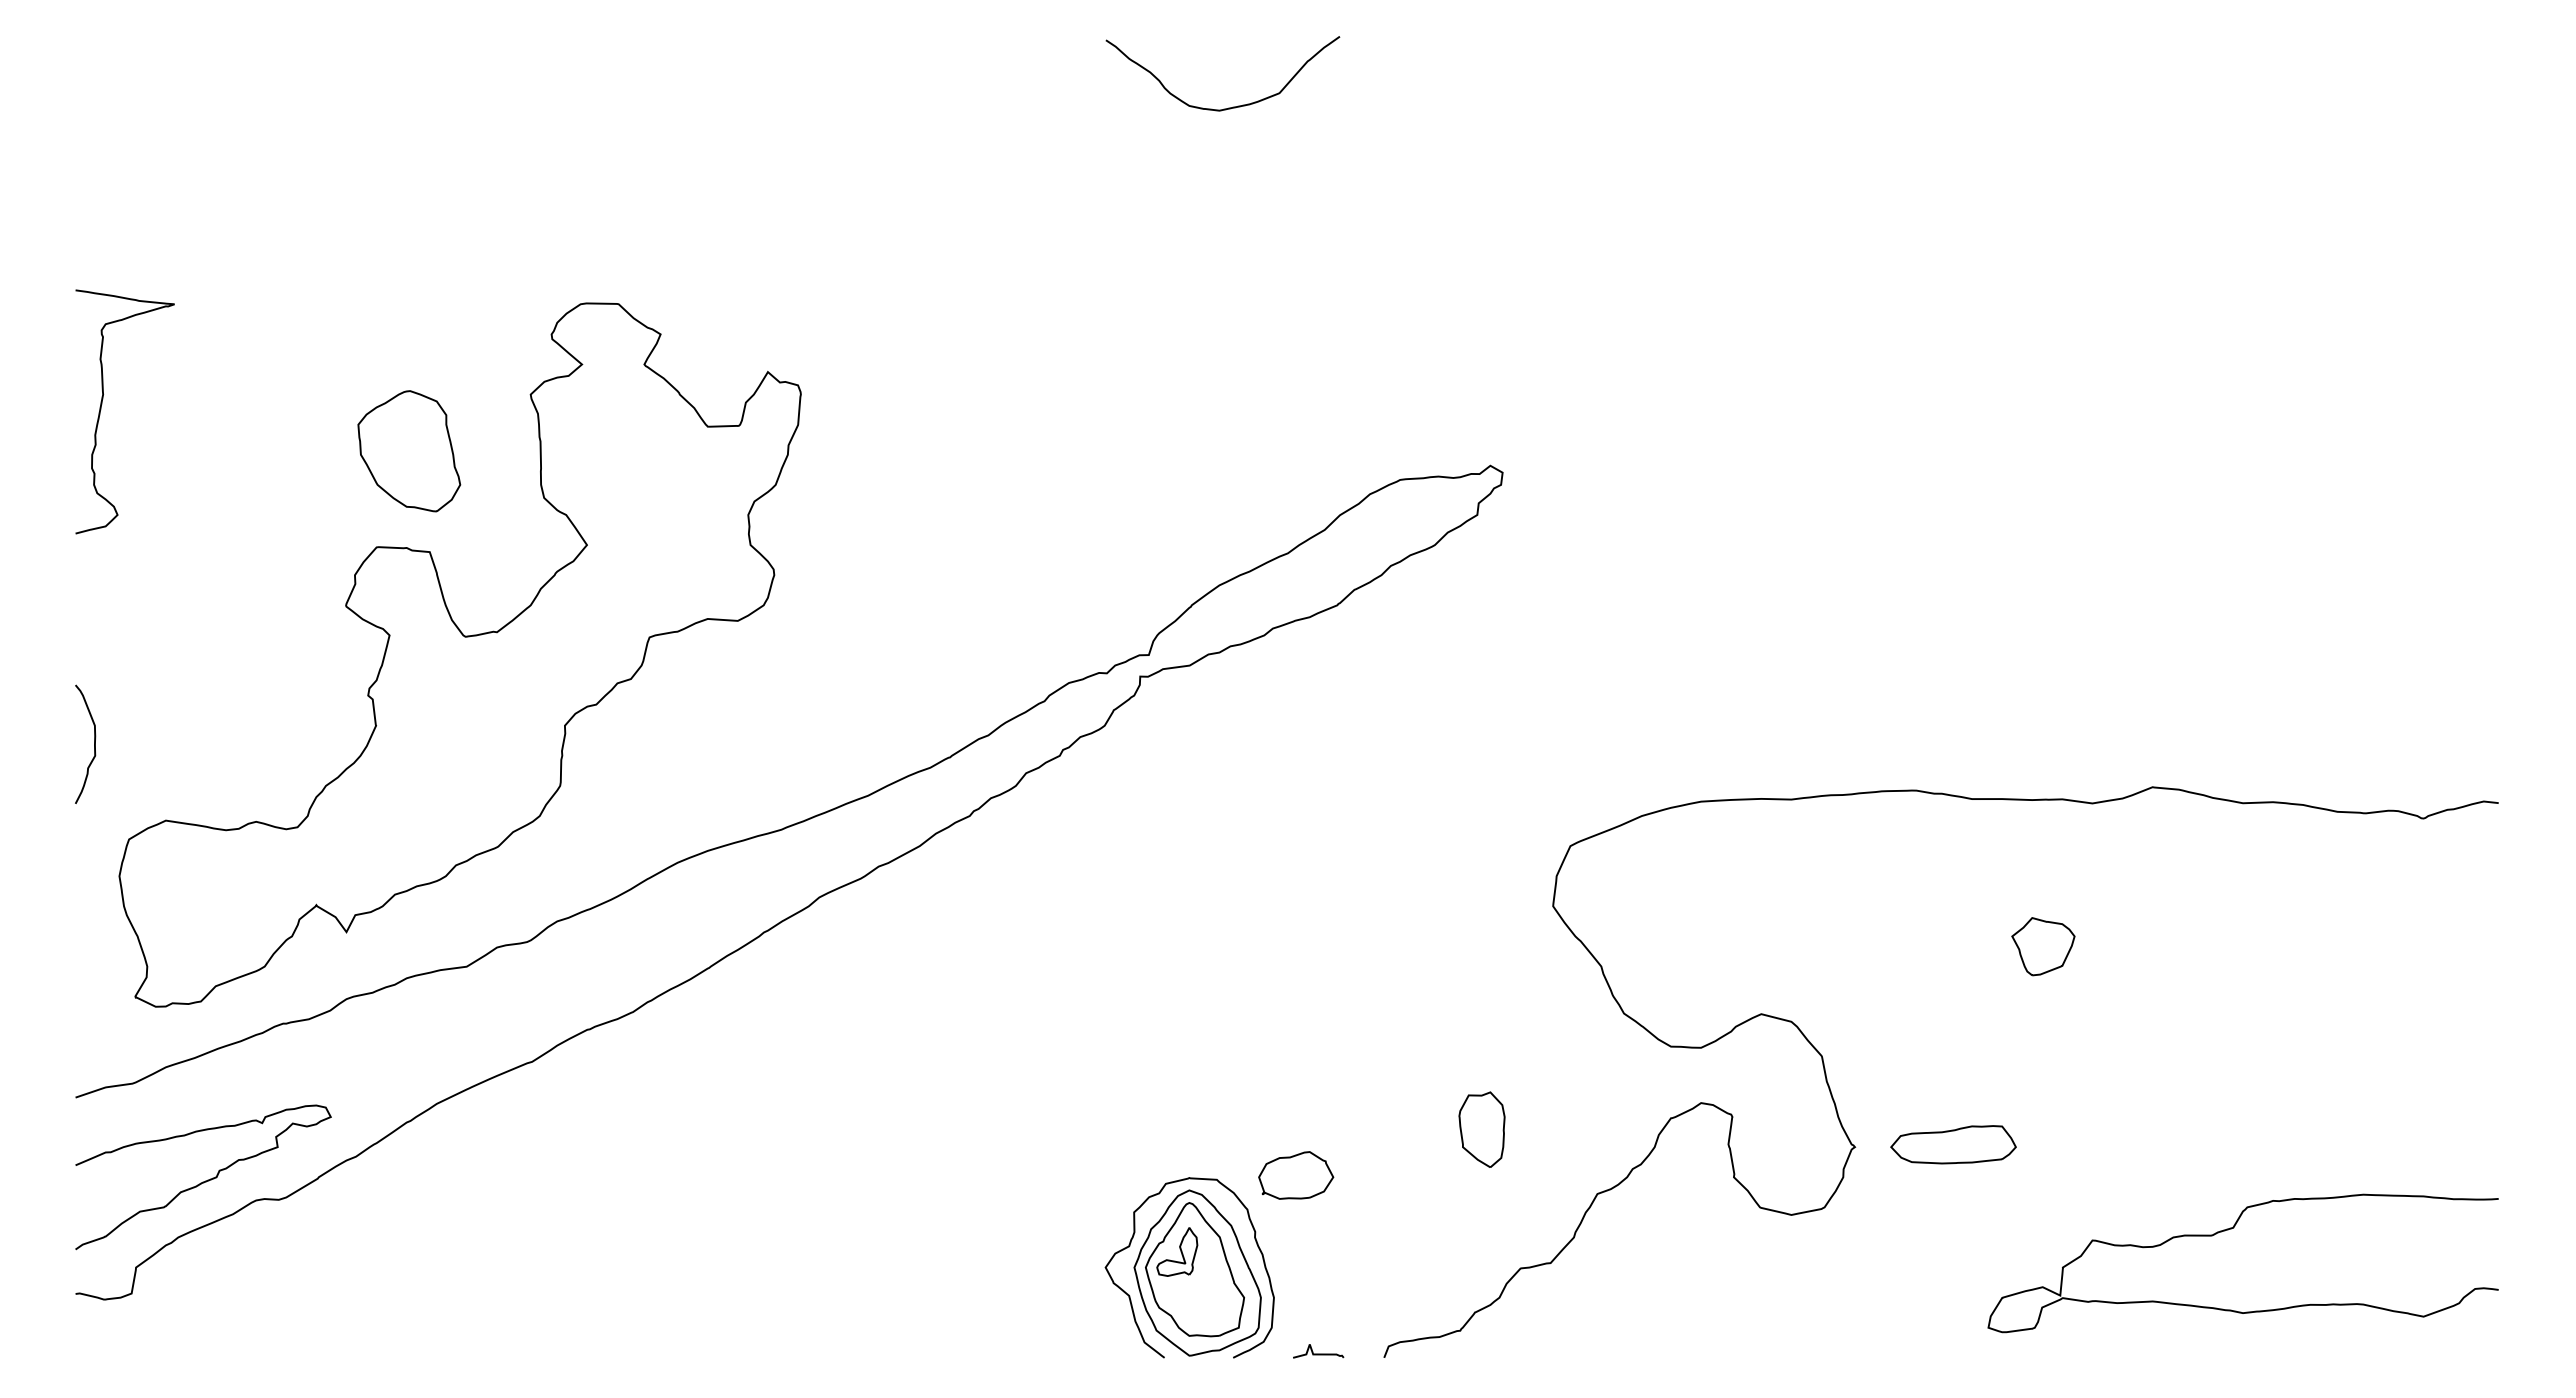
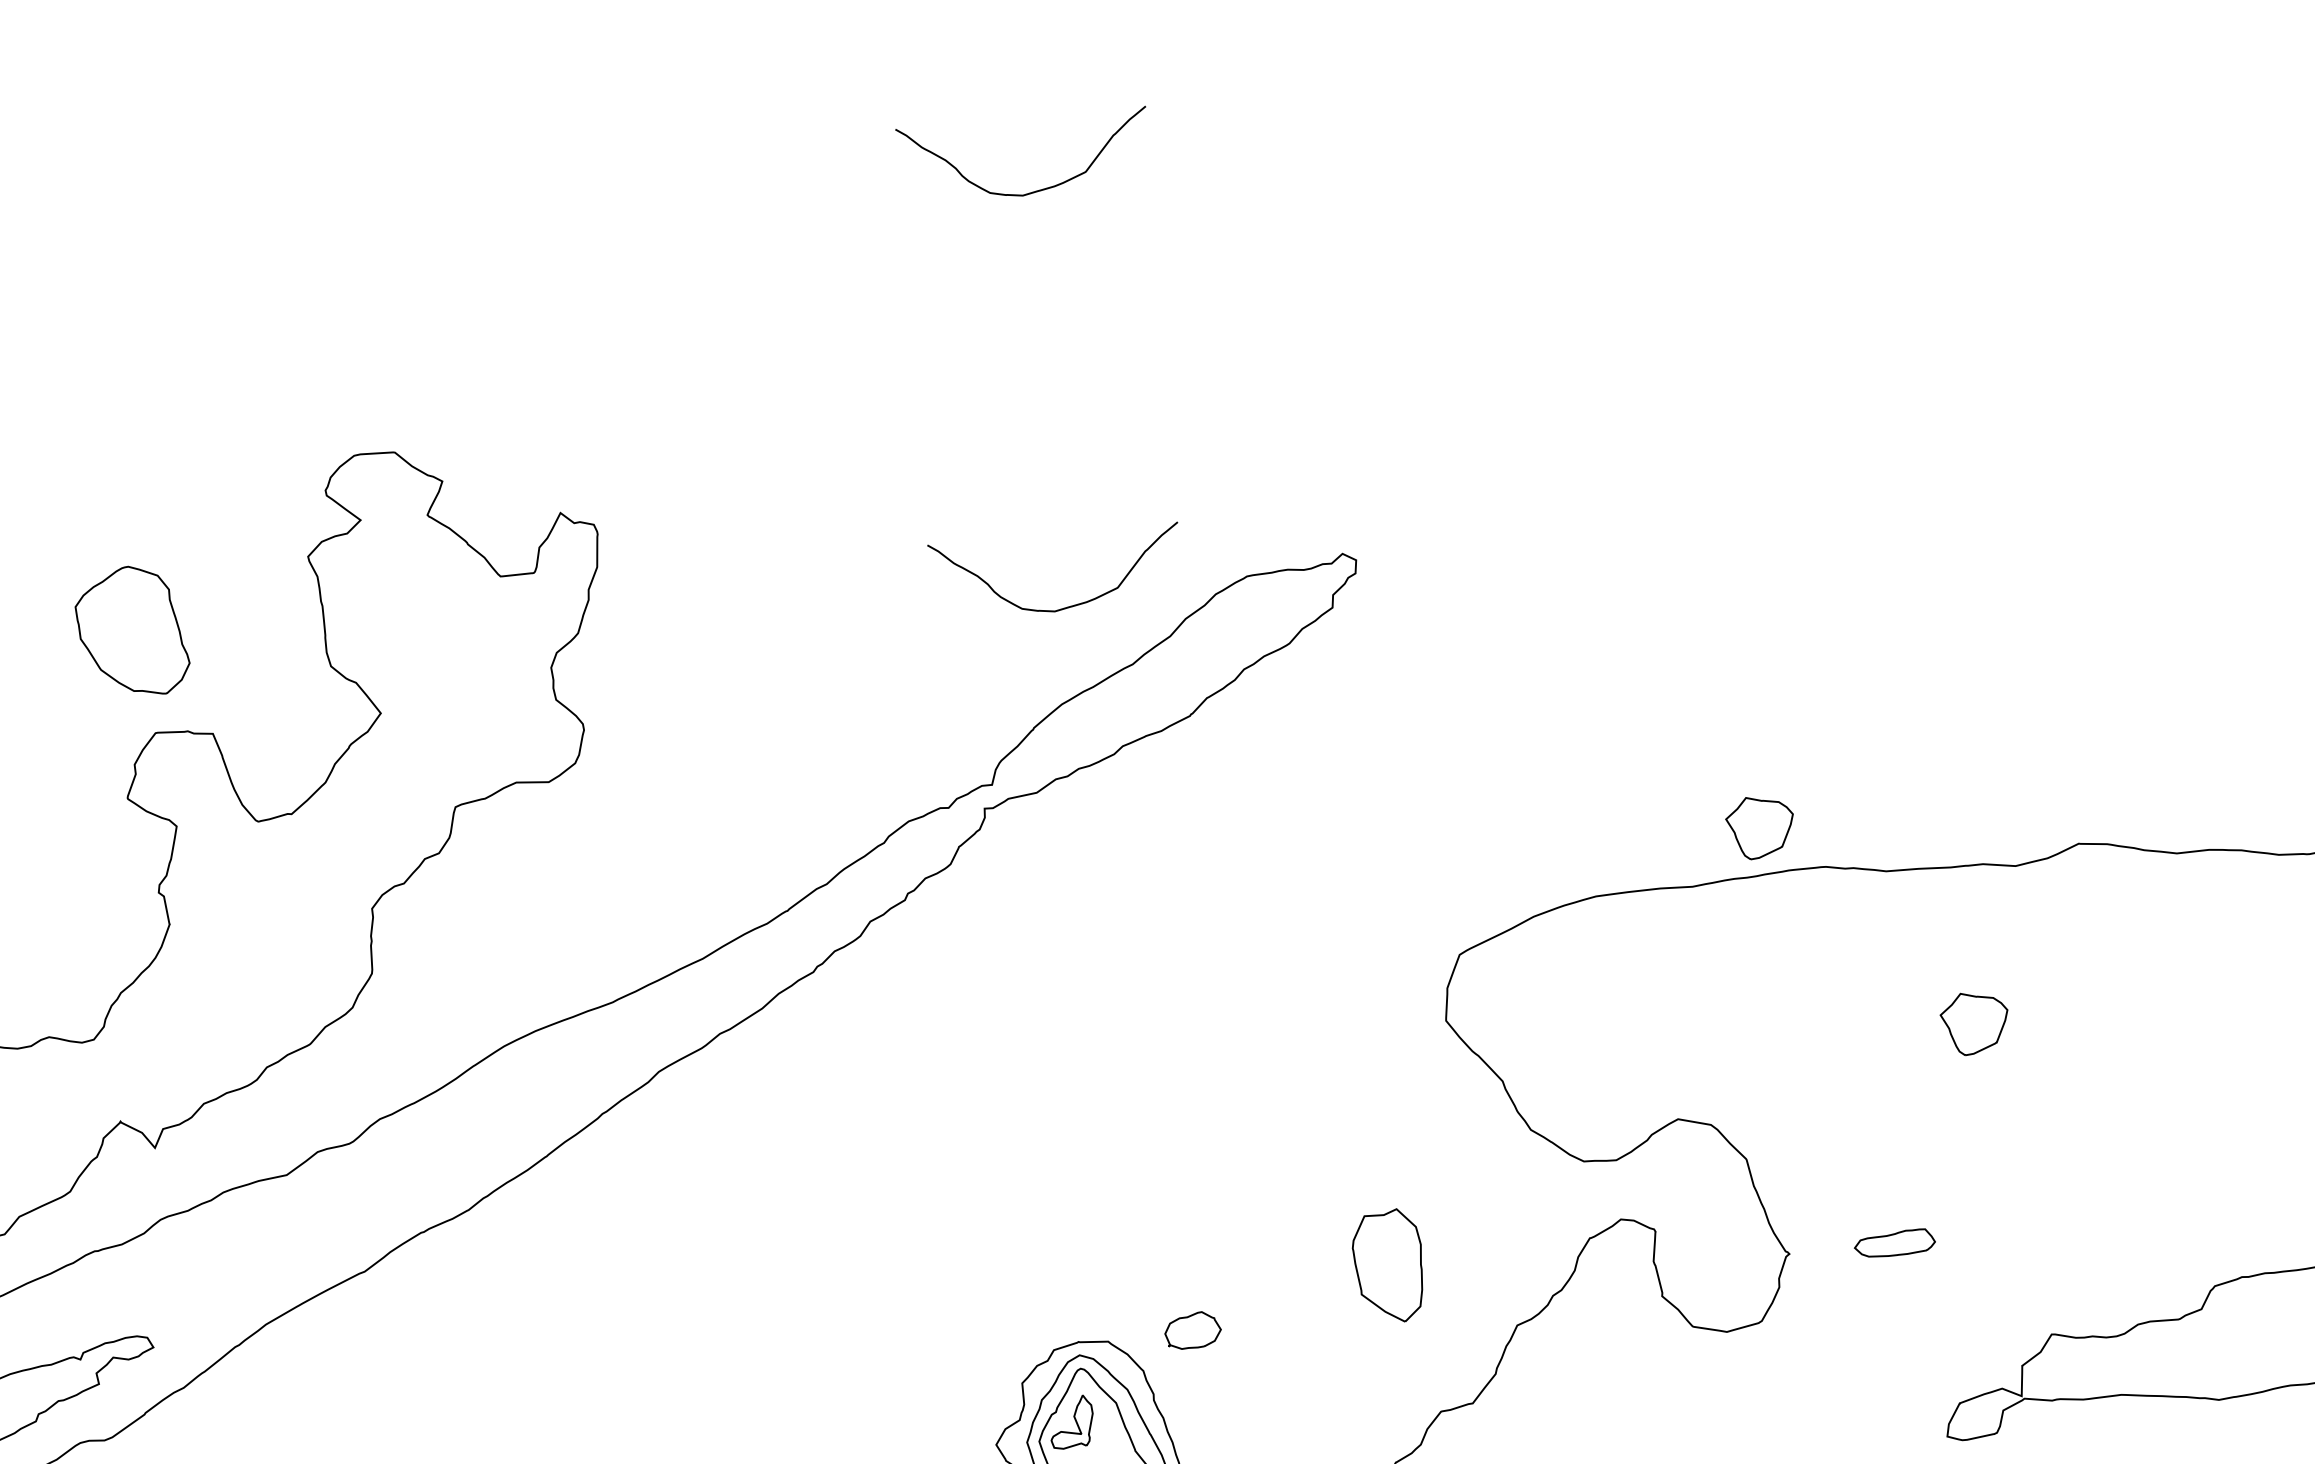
part: (409, 451) -> (132, 631), moved
curve: (1228, 495) -> (1064, 607), added
part: (1858, 749) -> (1760, 827), added
part: (1481, 1129) -> (1387, 1265), size x1.4
part: (1953, 1144) -> (1894, 1243), size x0.6
part: (1296, 1175) -> (1193, 1330), size x0.7

